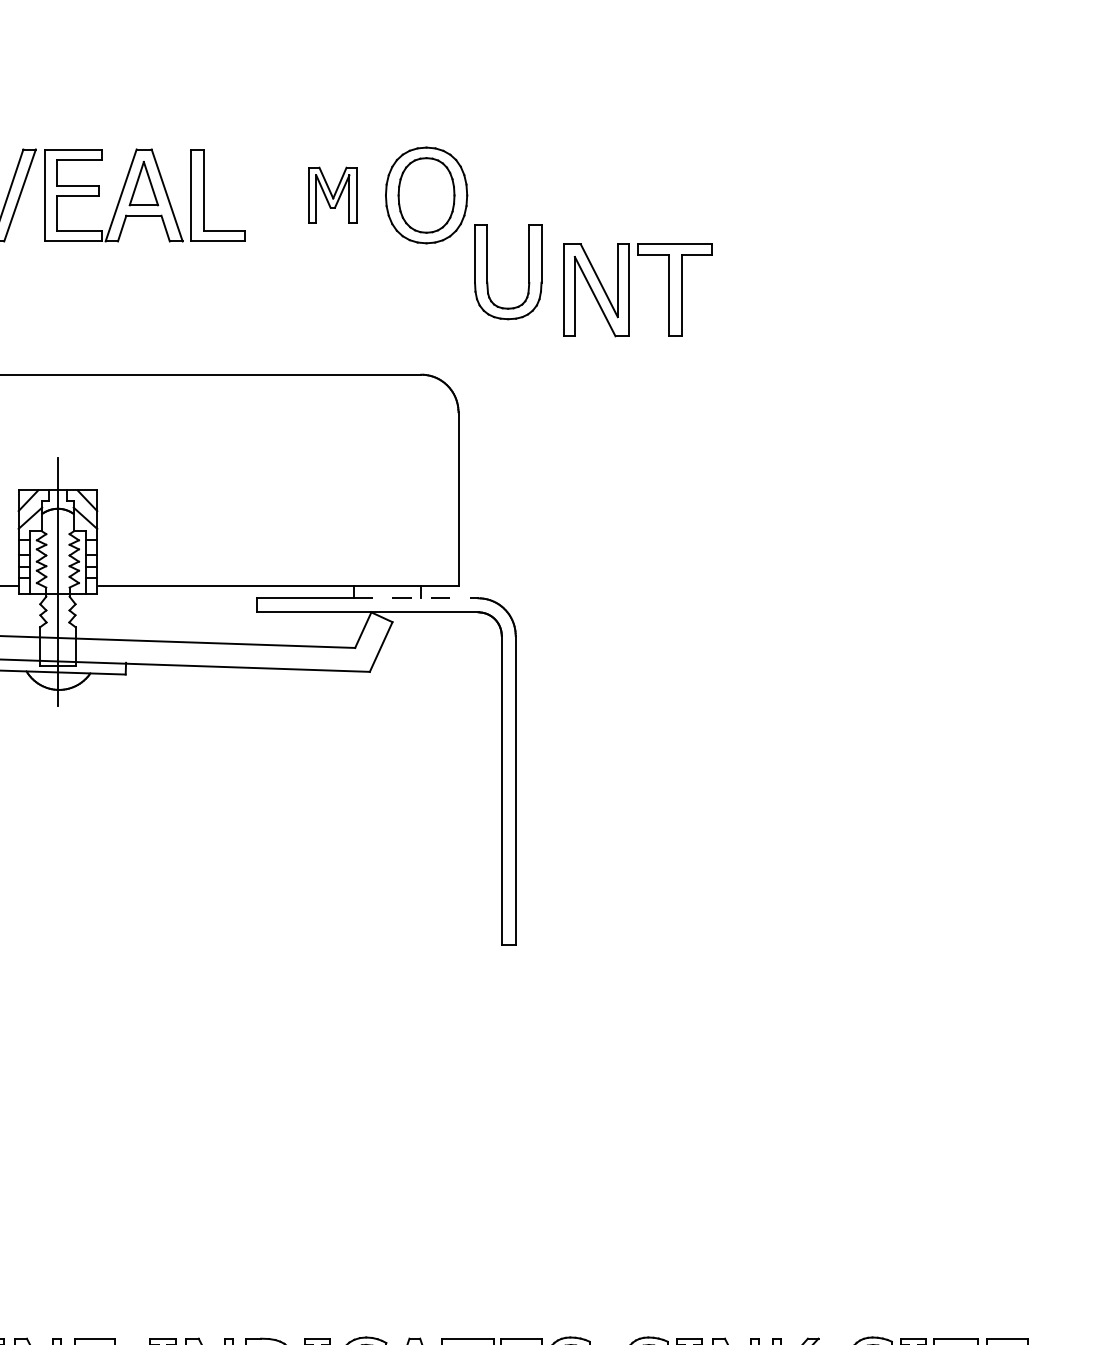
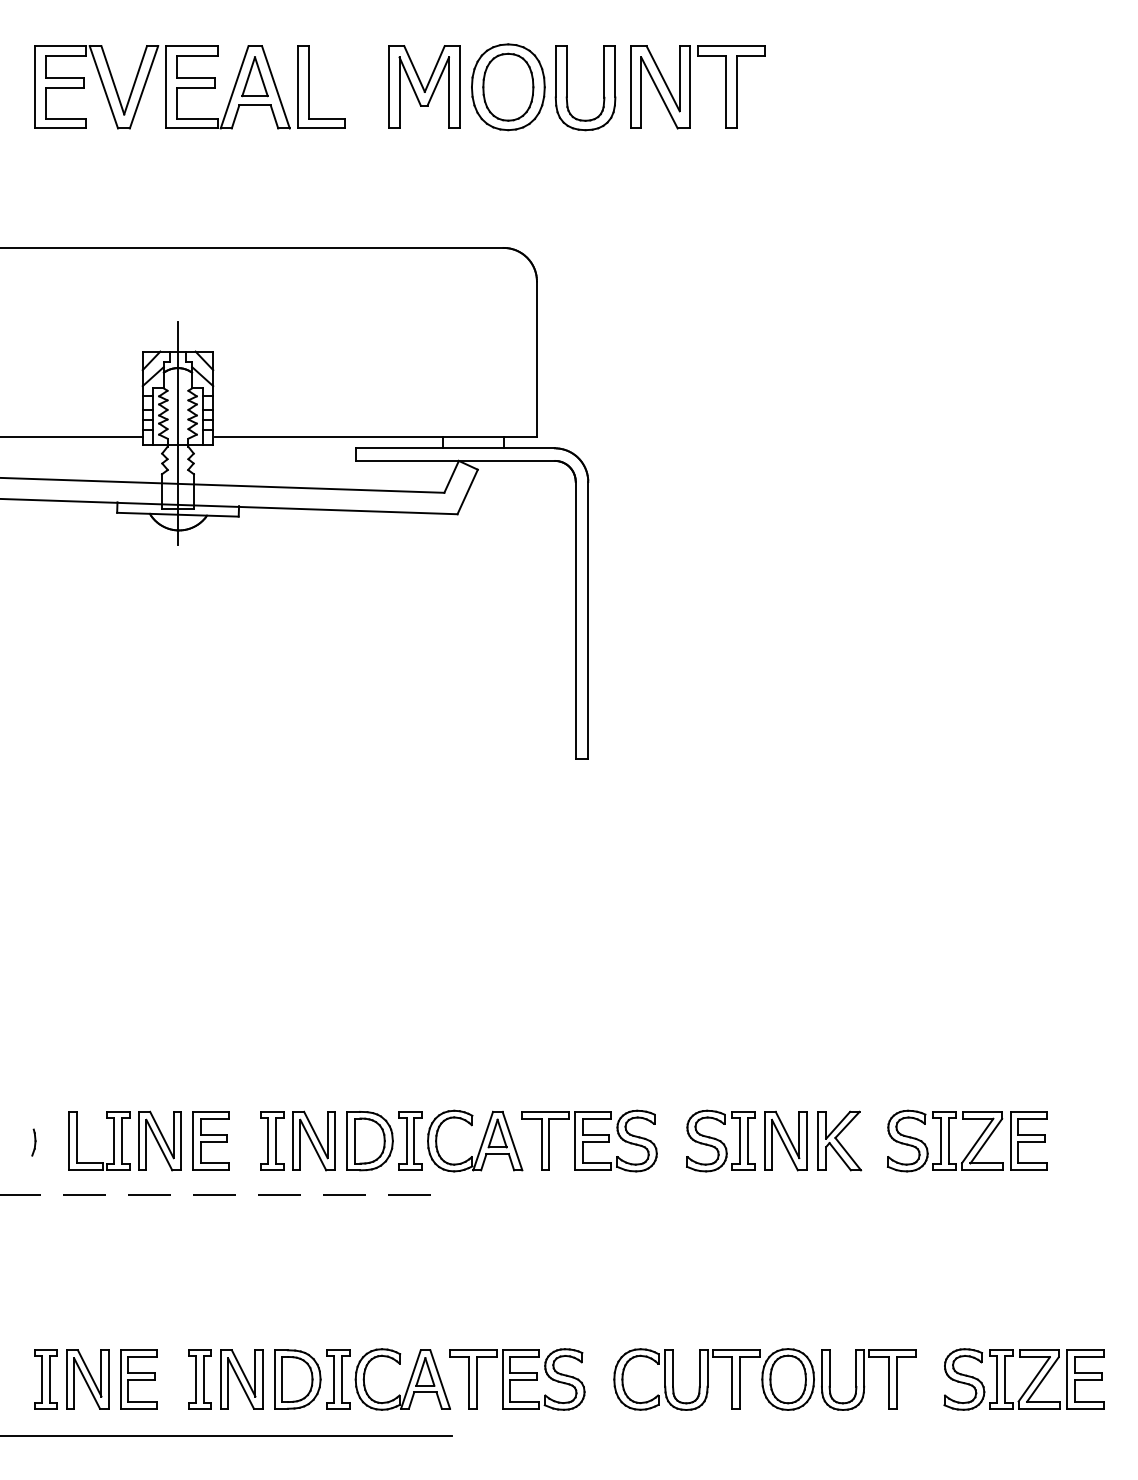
part: (333, 194) -> (424, 86), size x1.67
part: (488, 272) -> (567, 88), moved
part: (629, 290) -> (690, 87), moved
line: (415, 598) -> (498, 448), dashed -> solid

